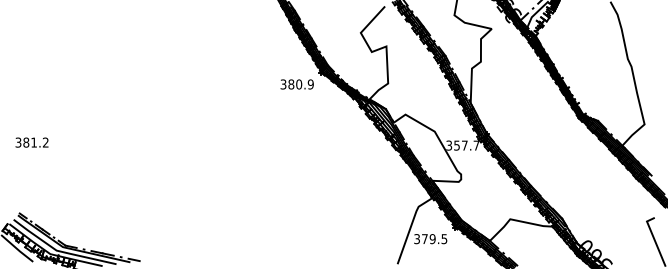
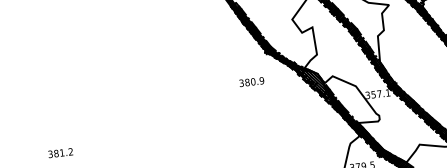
text: (296, 84) -> (251, 82), moved
text: (31, 142) -> (60, 153), moved
text: (476, 145) -> (388, 92), 357.7 -> 357.1

